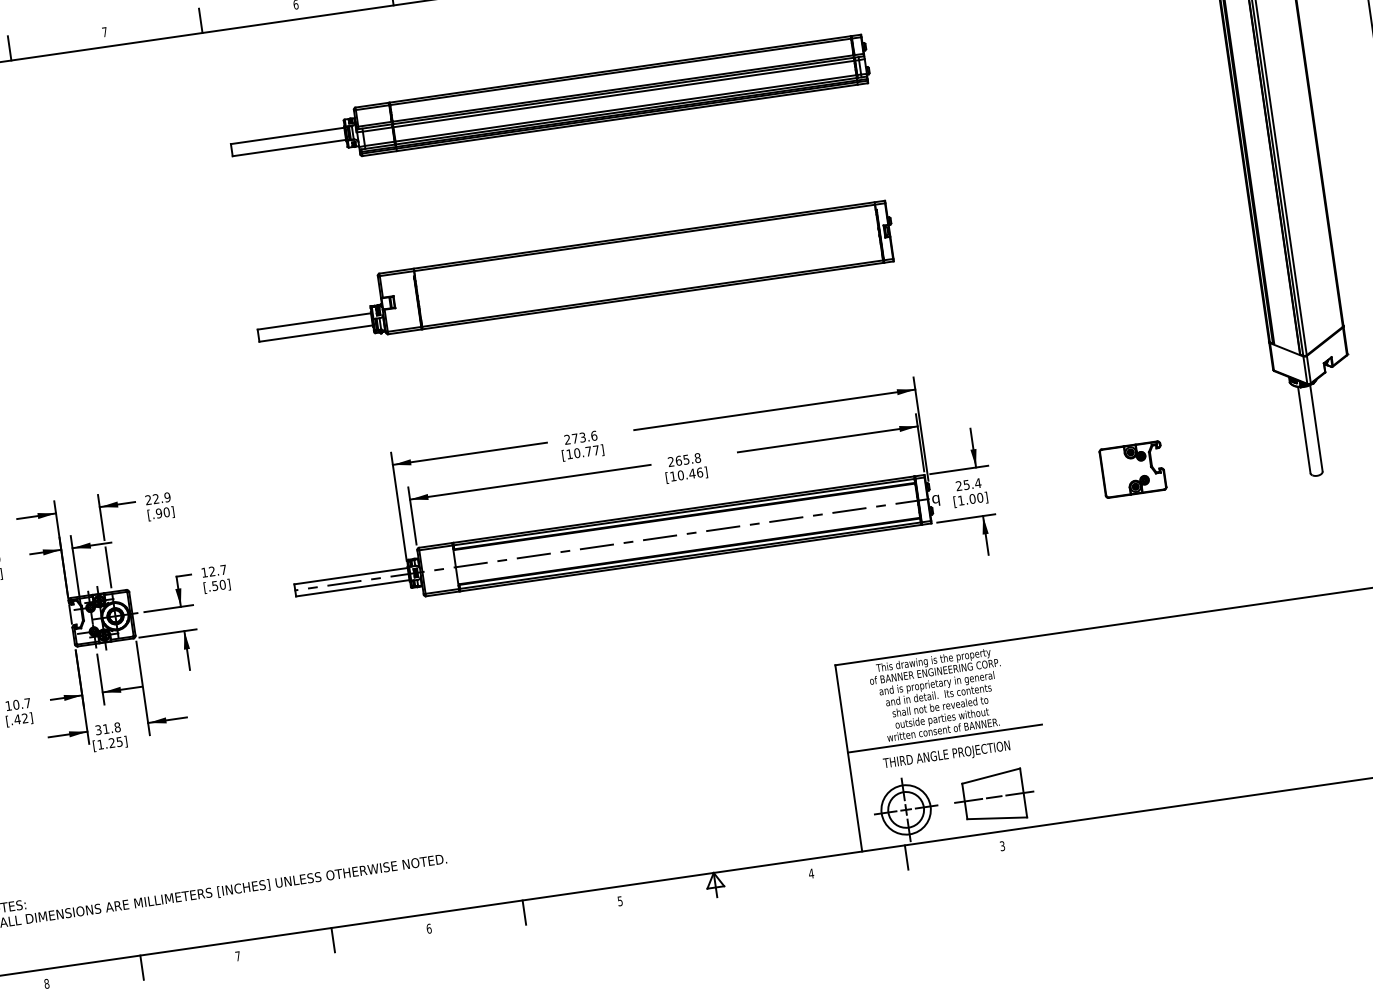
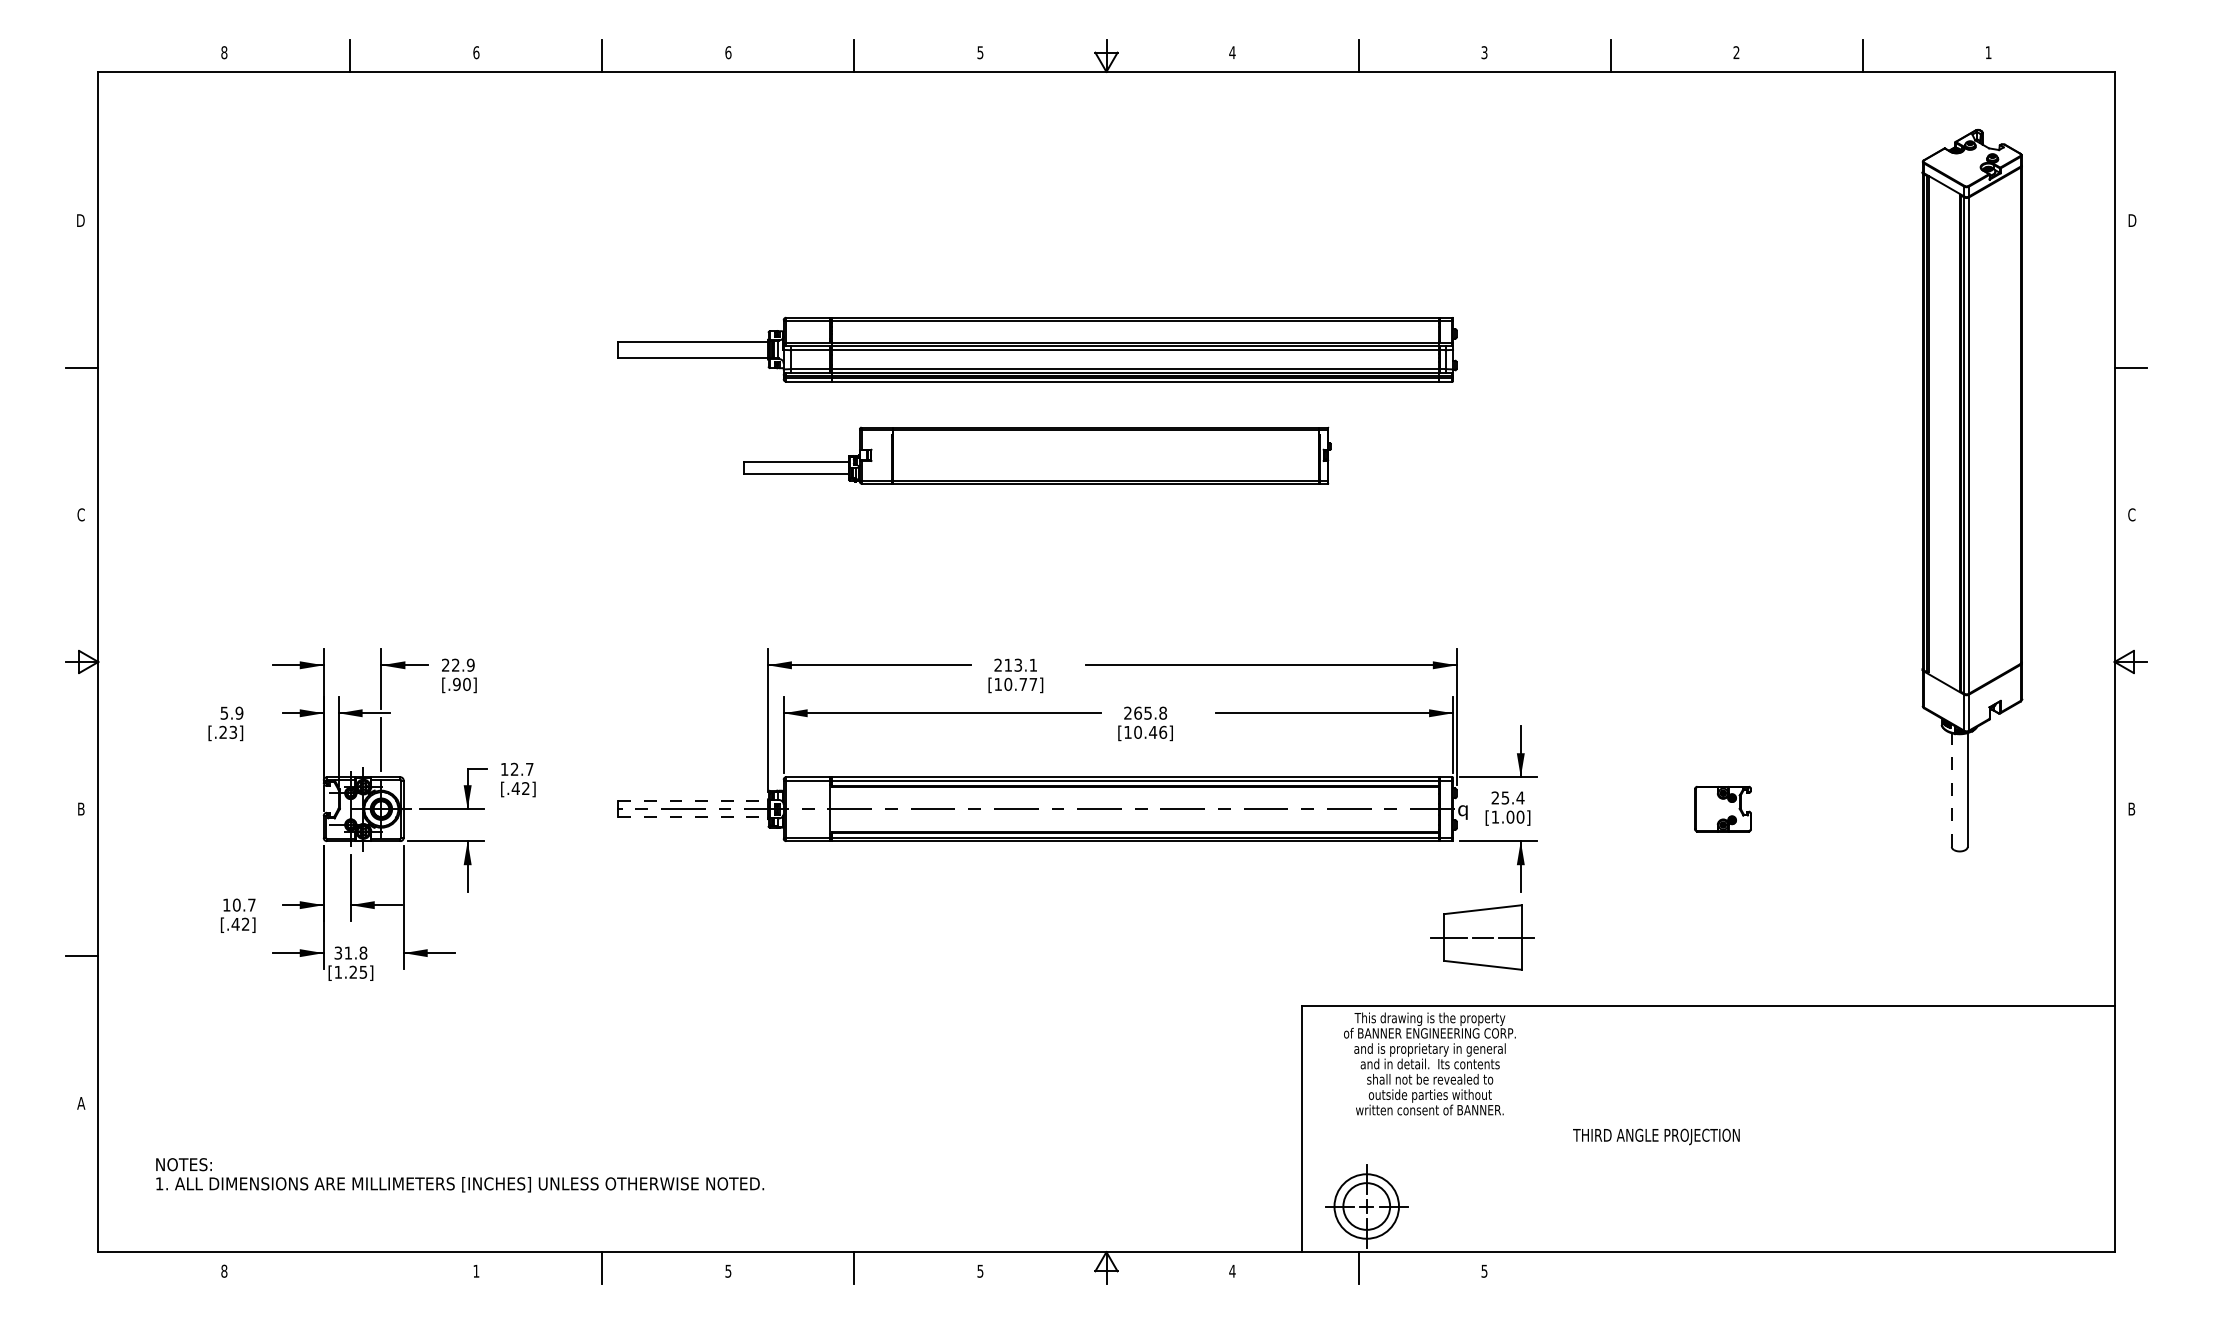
text: (104, 32) -> (476, 52), 7 -> 6
part: (549, 104) -> (1037, 349), moved
part: (574, 276) -> (1037, 455), size x0.7
line: (1304, 430) -> (1951, 790), solid -> dashed
text: (584, 436) -> (1020, 664), 273.6 -> 213.1
part: (1132, 469) -> (1722, 808), size x0.7
line: (351, 576) -> (693, 801), solid -> dashed
text: (218, 585) -> (520, 788), [.50] -> [.42]
line: (353, 588) -> (693, 817), solid -> dashed
line: (945, 738) -> (1430, 1121), removed
text: (946, 755) -> (1656, 1136), moved
part: (993, 797) -> (1482, 937), moved
text: (1002, 845) -> (1484, 1270), 3 -> 5
text: (429, 928) -> (728, 1270), 6 -> 5
text: (238, 955) -> (476, 1270), 7 -> 1
line: (142, 967) -> (350, 1268), removed

